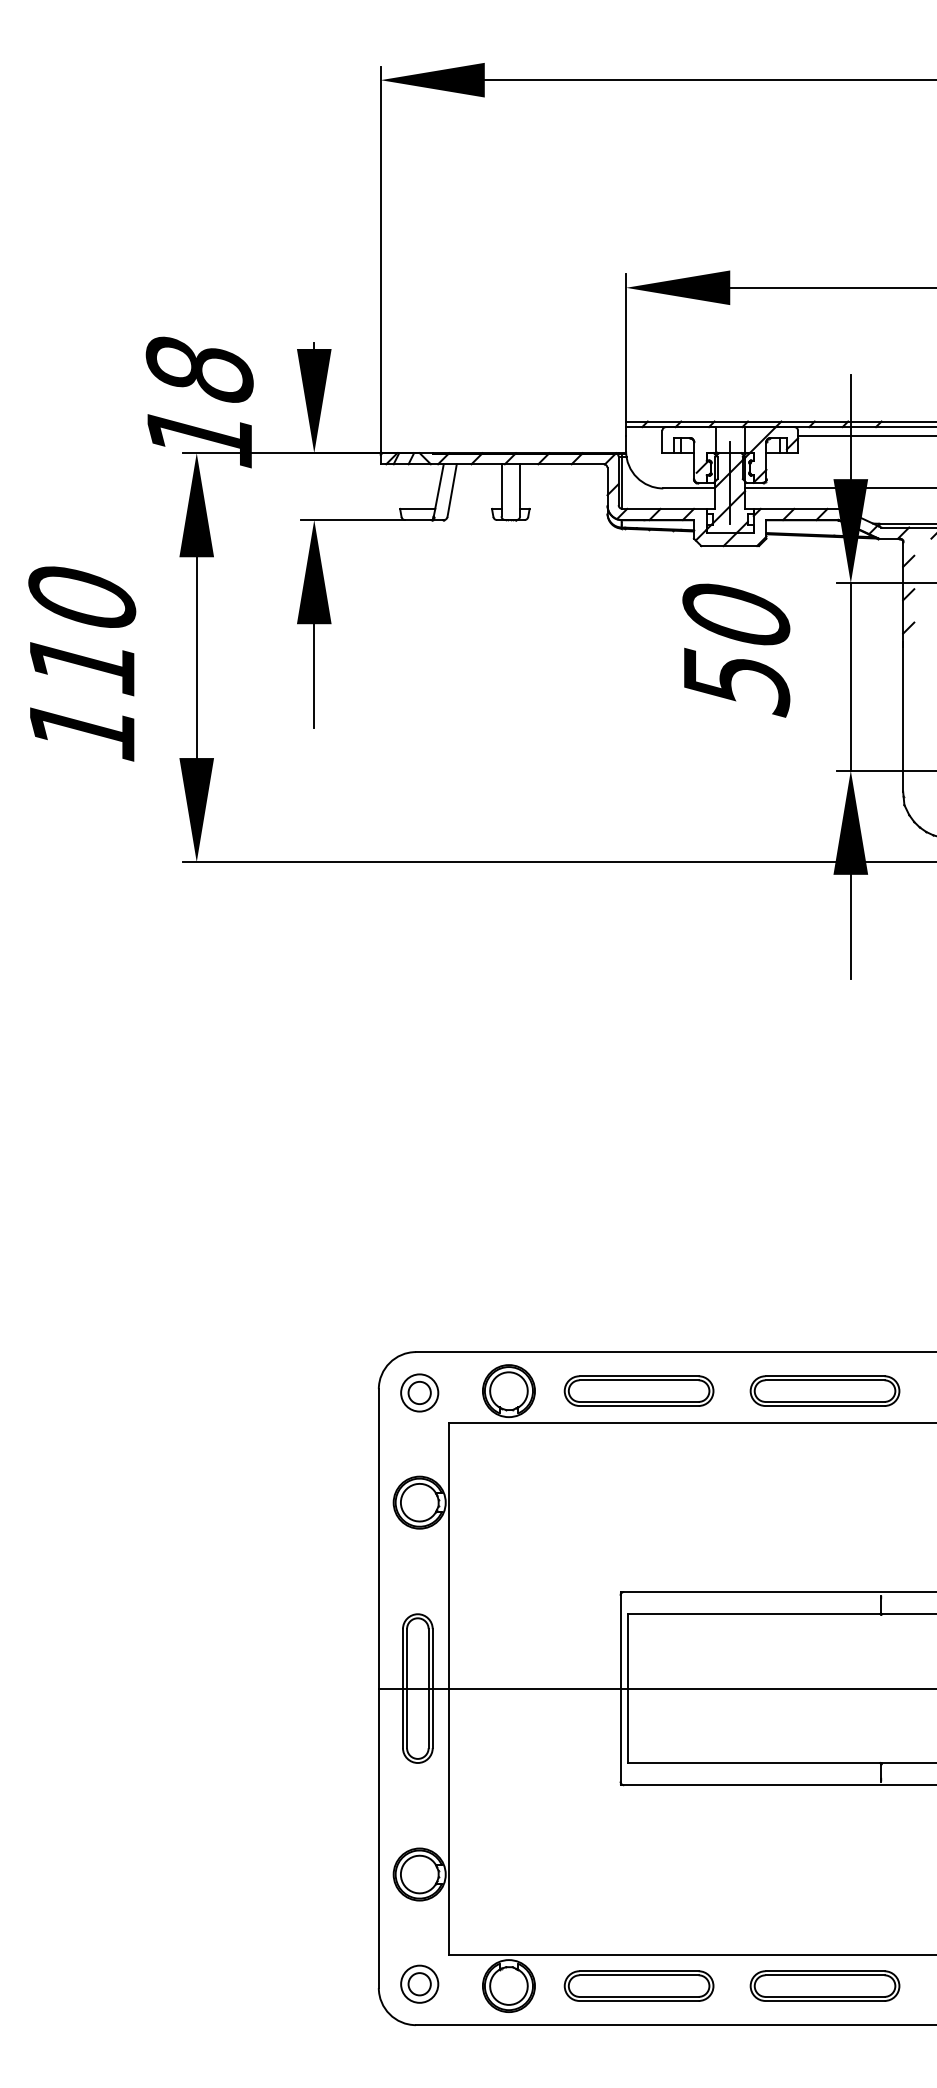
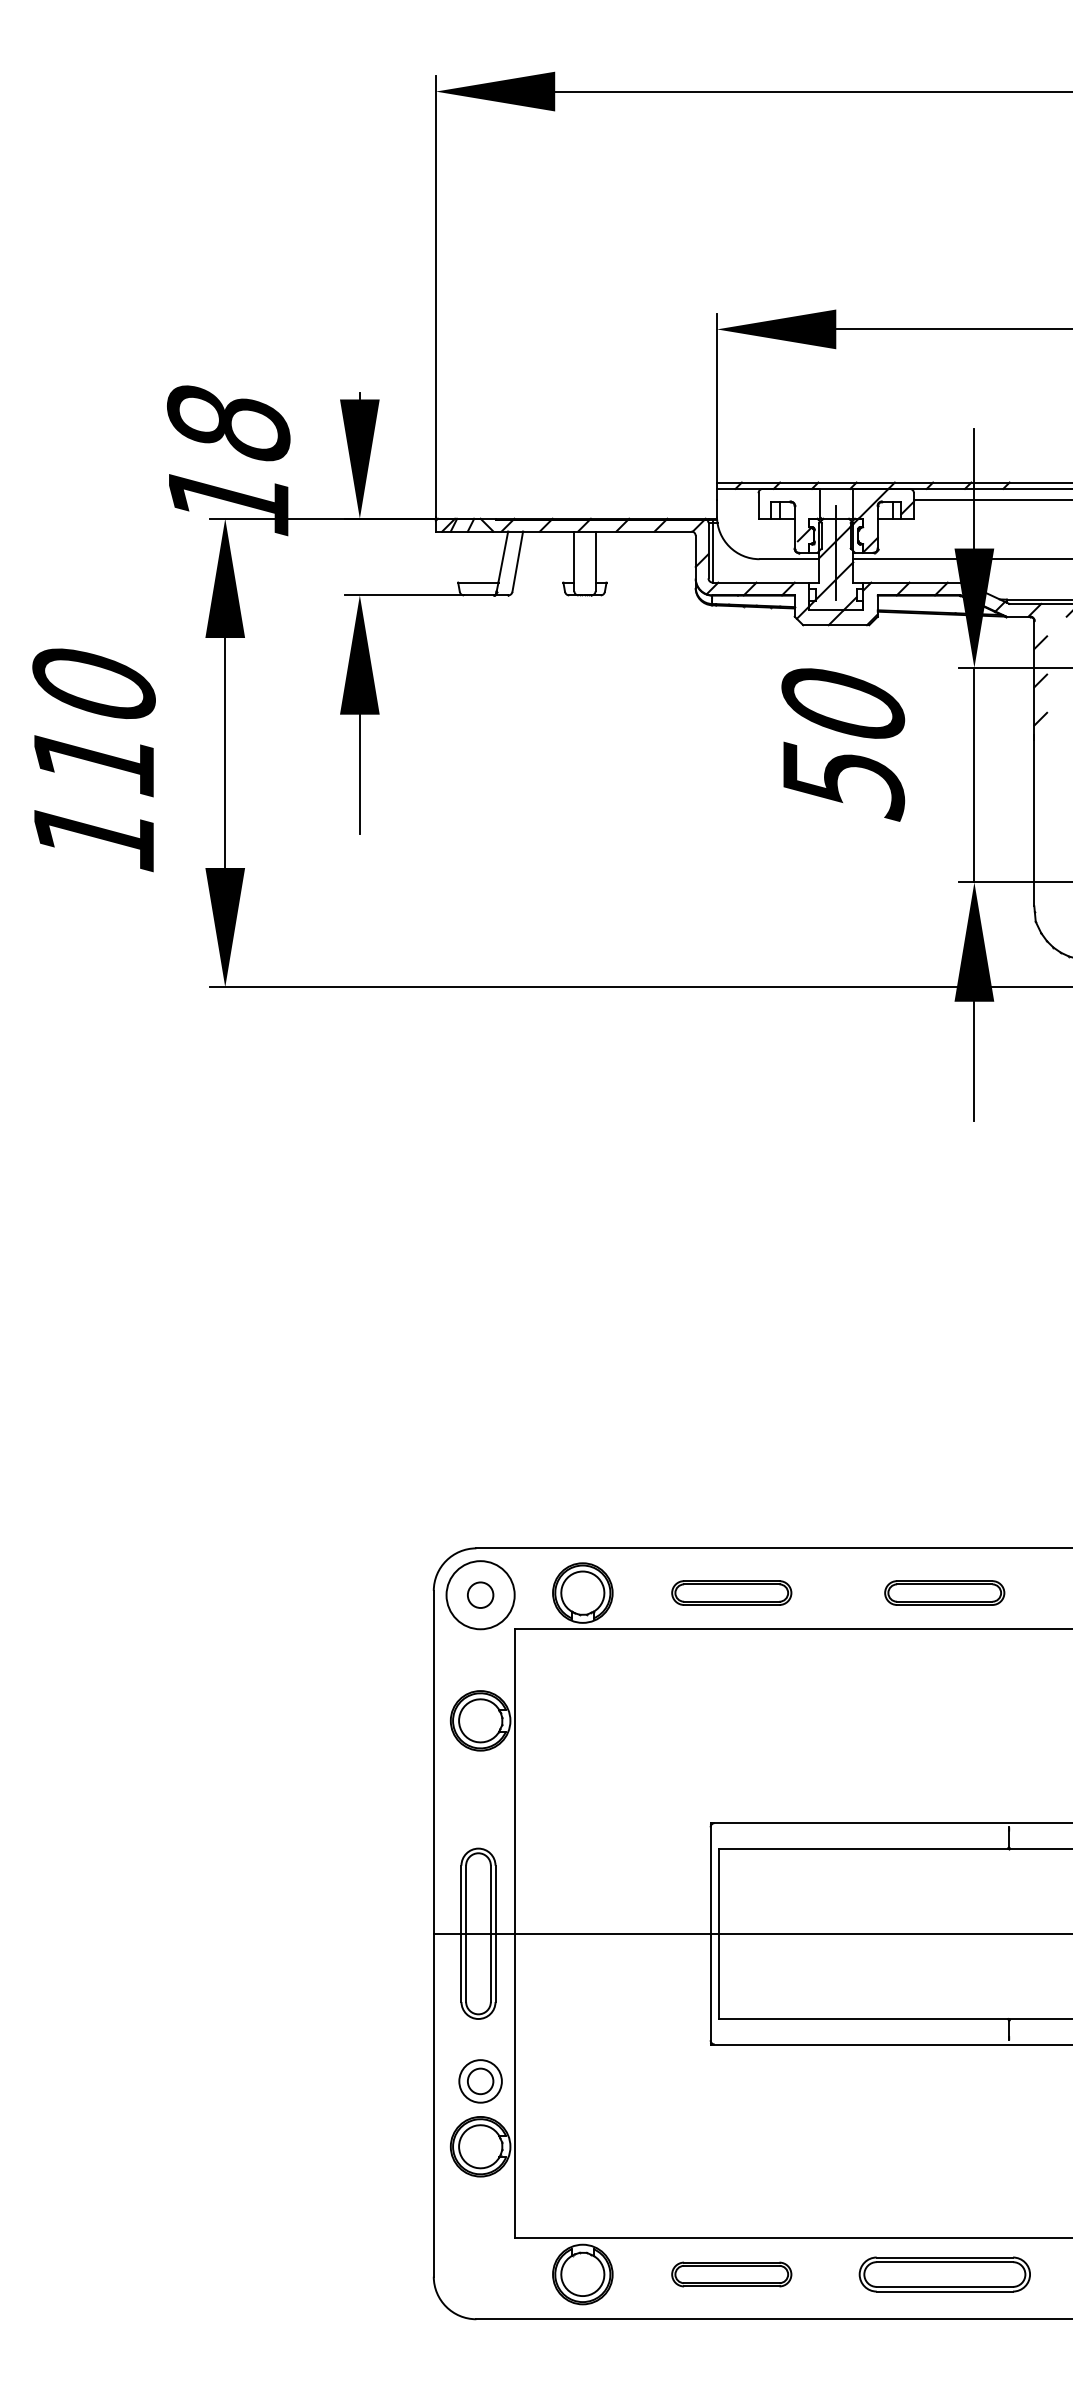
part: (638, 1390) -> (731, 1592), size x0.7
part: (824, 1390) -> (944, 1592), size x0.7
circle: (419, 1392) -> (480, 1594), size x1.6
part: (419, 1984) -> (480, 2081), moved
part: (638, 1986) -> (731, 2274), size x0.7

